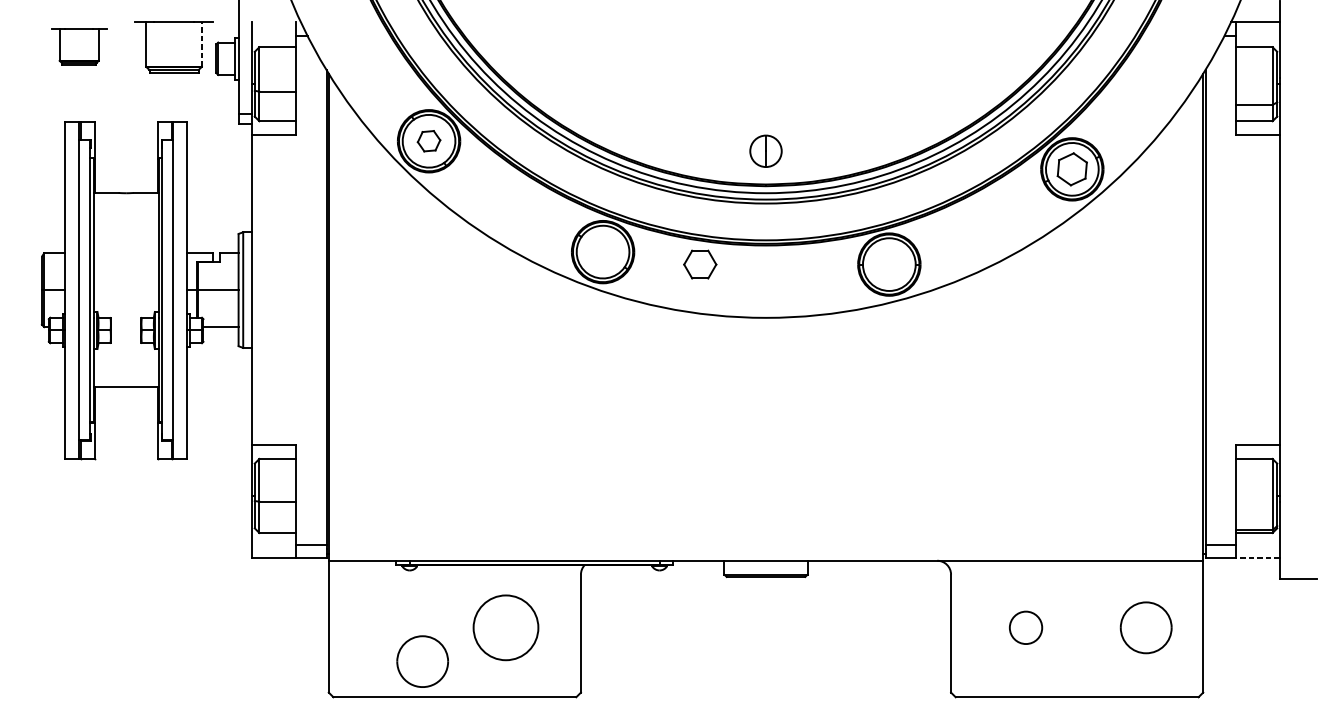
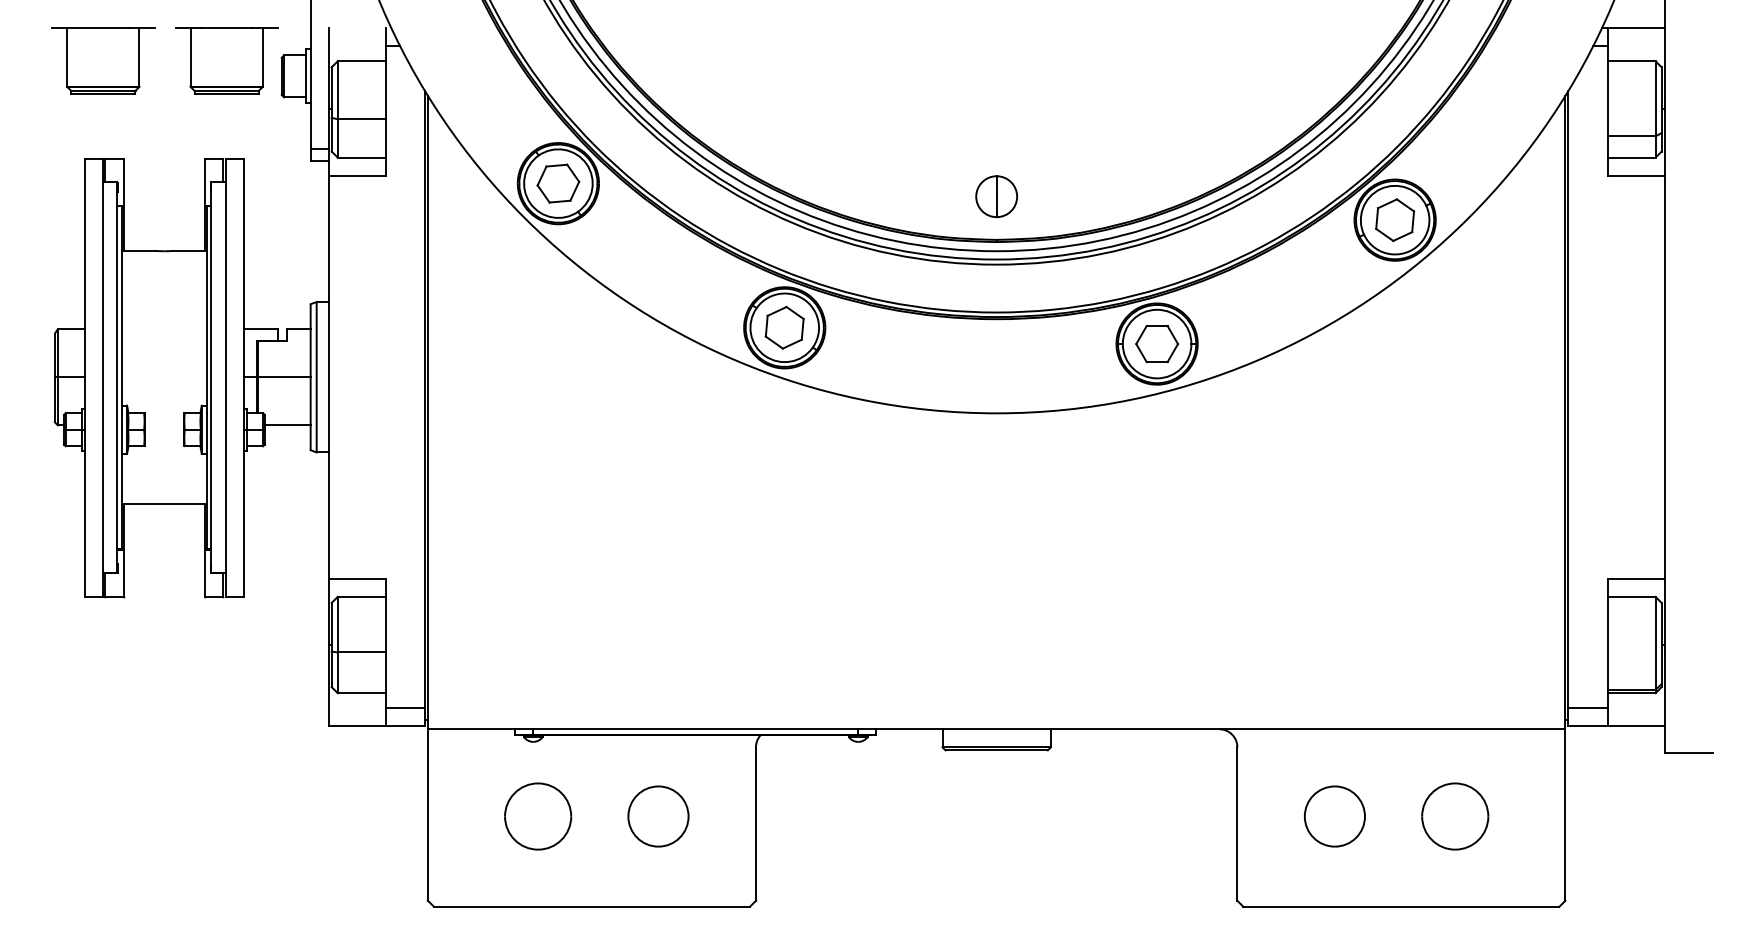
line: (201, 43) -> (262, 56), dashed -> solid
part: (79, 46) -> (103, 60), size x1.43
part: (429, 141) -> (558, 183), size x1.43
part: (602, 251) -> (784, 327), added
part: (700, 264) -> (1157, 344), moved
line: (1257, 558) -> (1636, 726), dashed -> solid
circle: (506, 627) -> (658, 816), size x0.71
circle: (1025, 627) -> (1334, 816), size x1.43
part: (1146, 627) -> (1455, 816), moved
part: (422, 661) -> (538, 816), moved

